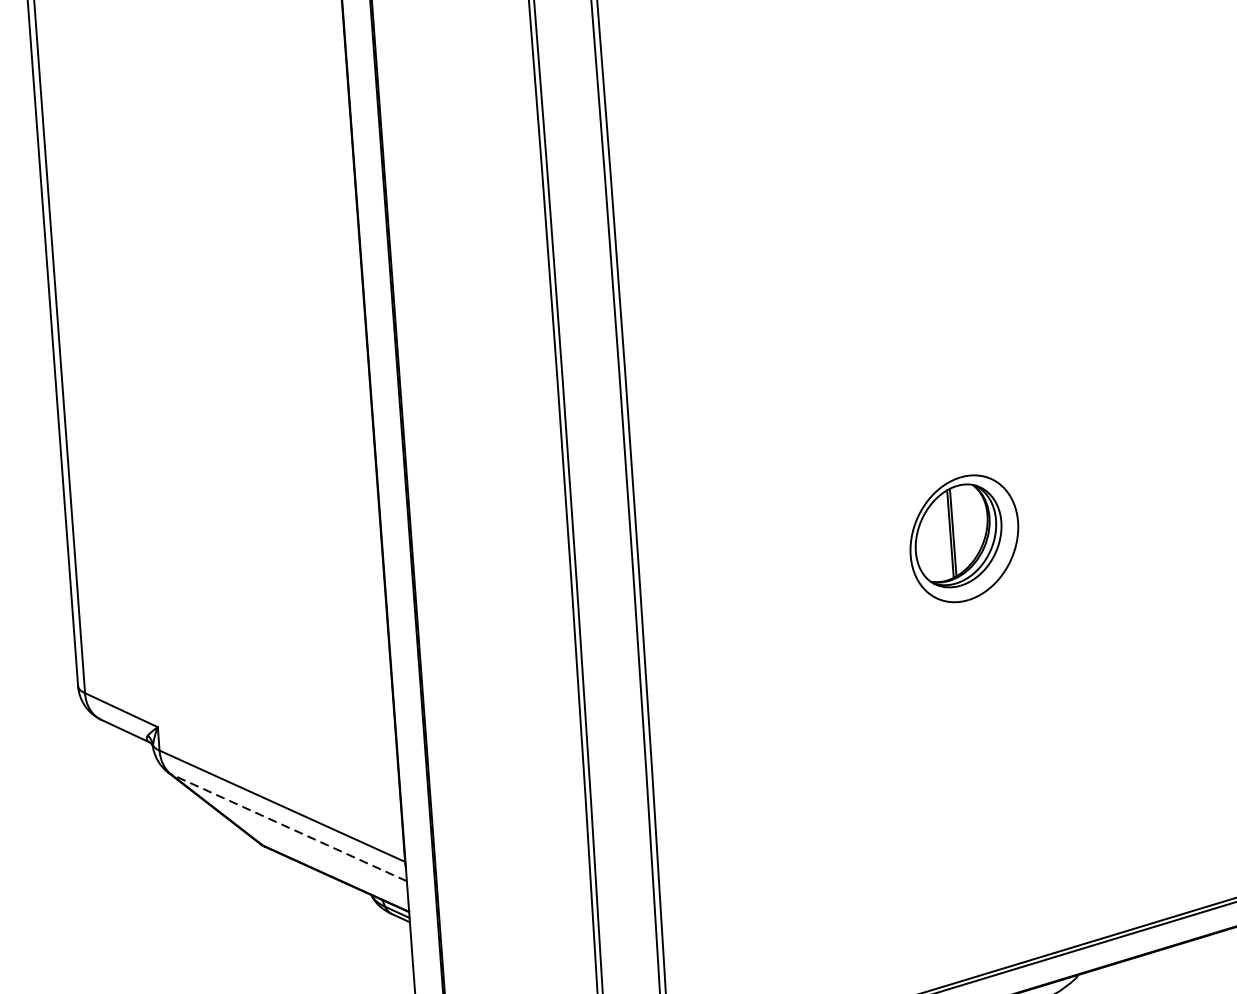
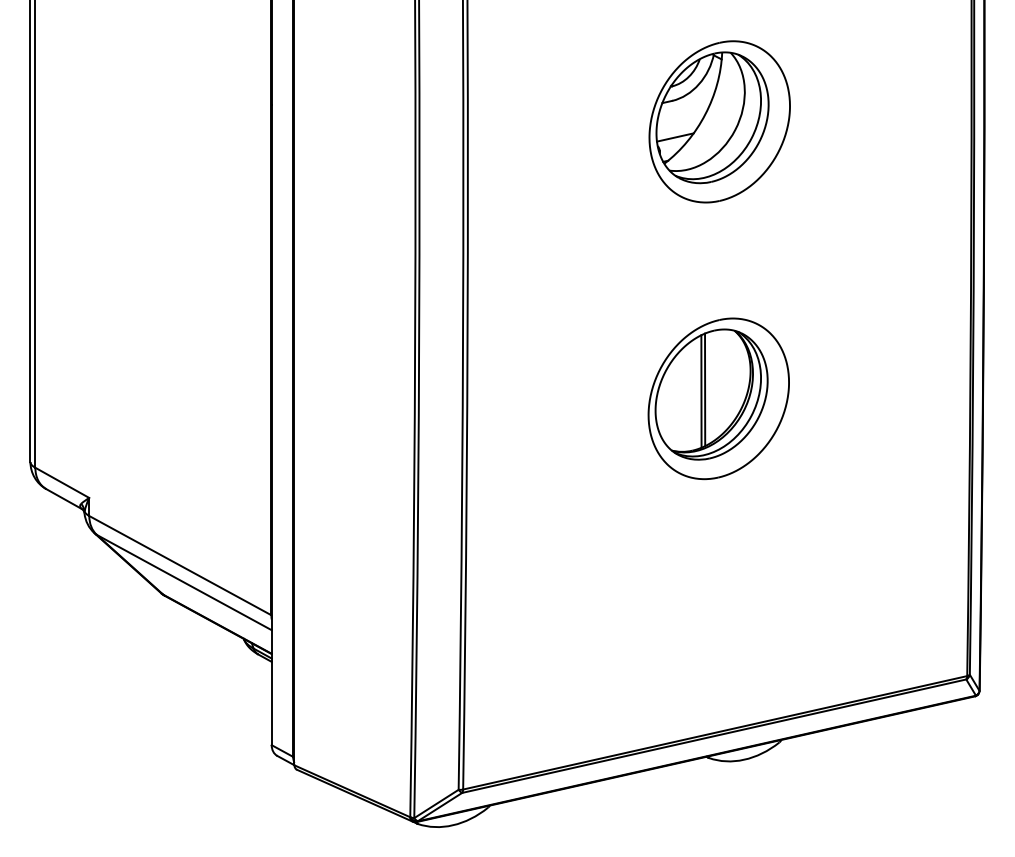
part: (939, 179) -> (719, 121), added
part: (964, 538) -> (718, 398), size x1.67
line: (289, 827) -> (184, 582), dashed -> solid

